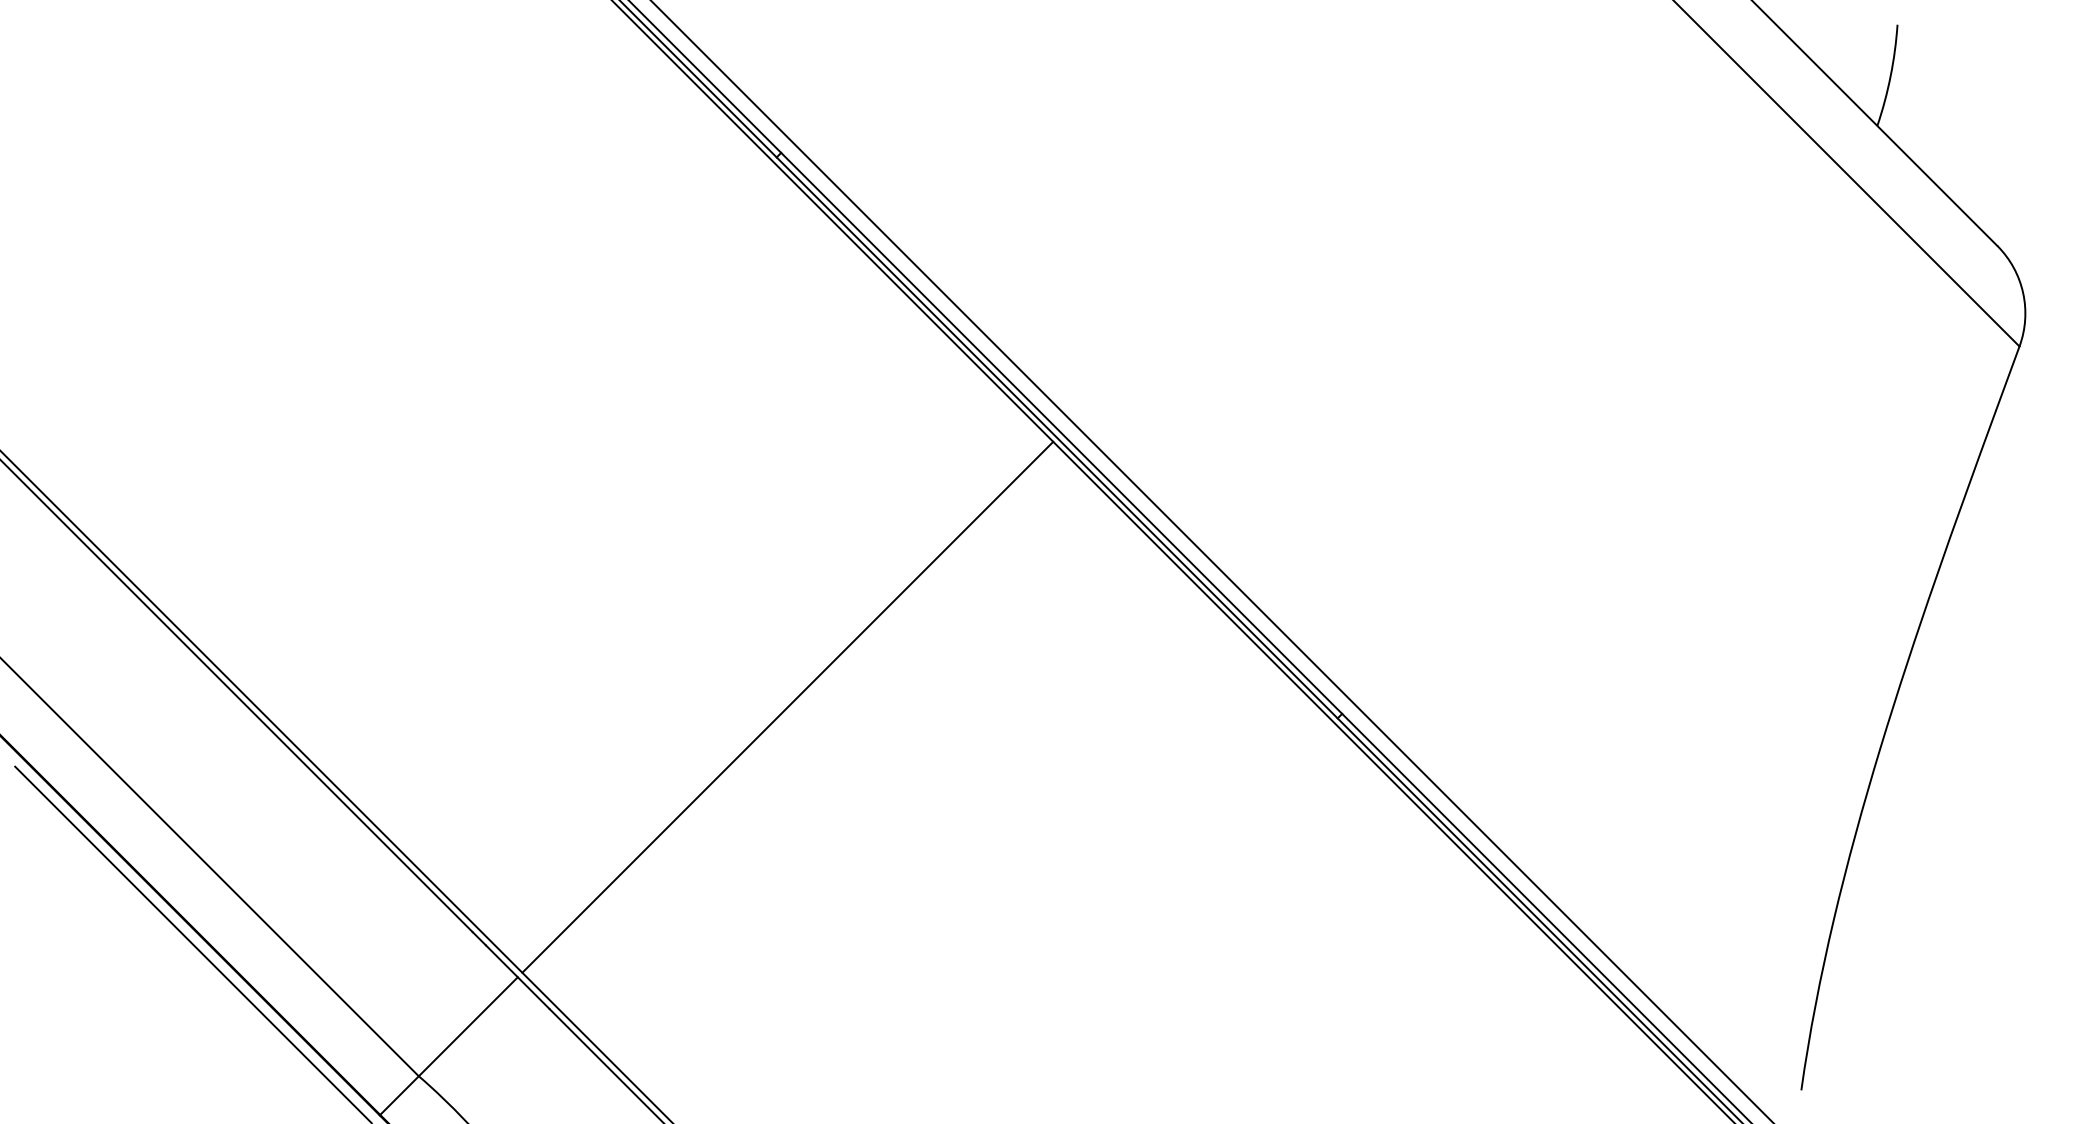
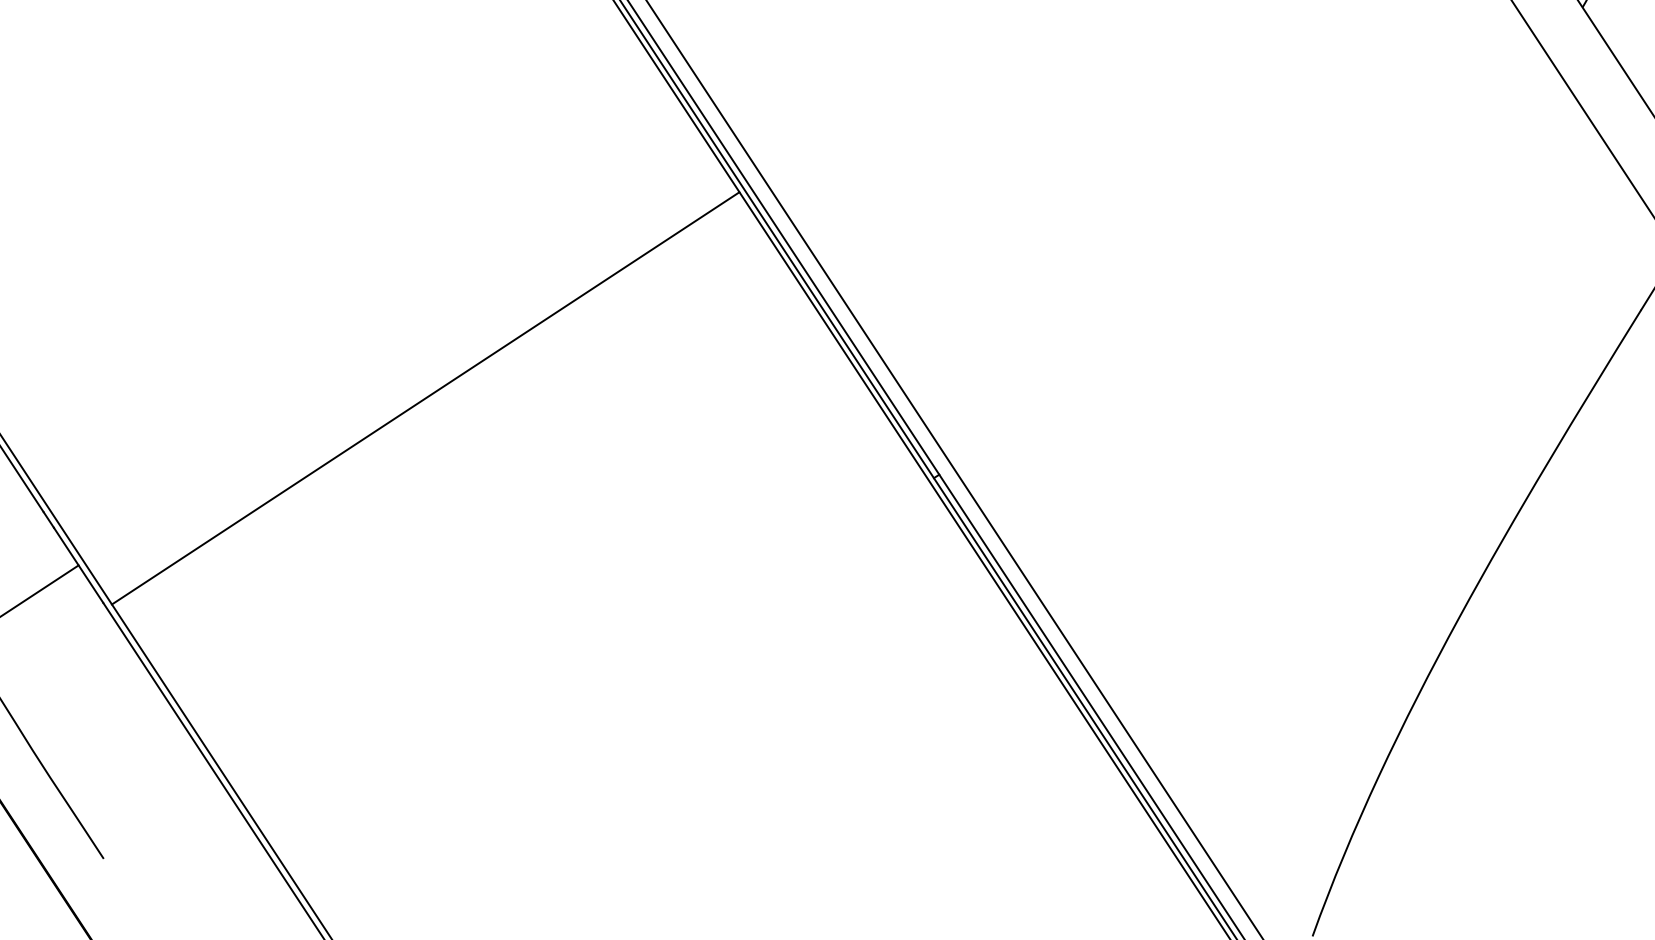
line: (787, 706) -> (425, 397), moved

